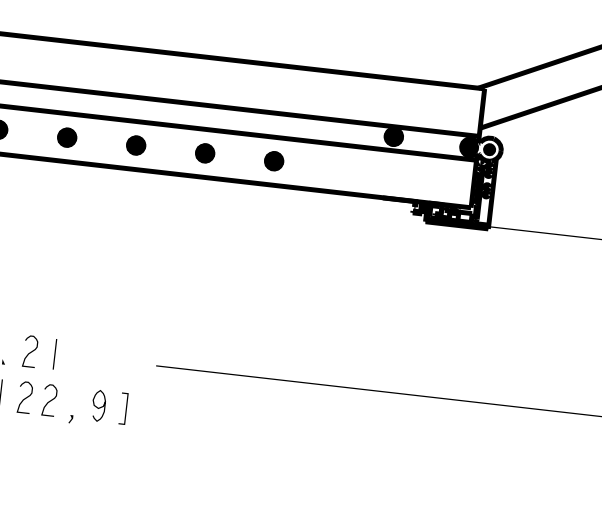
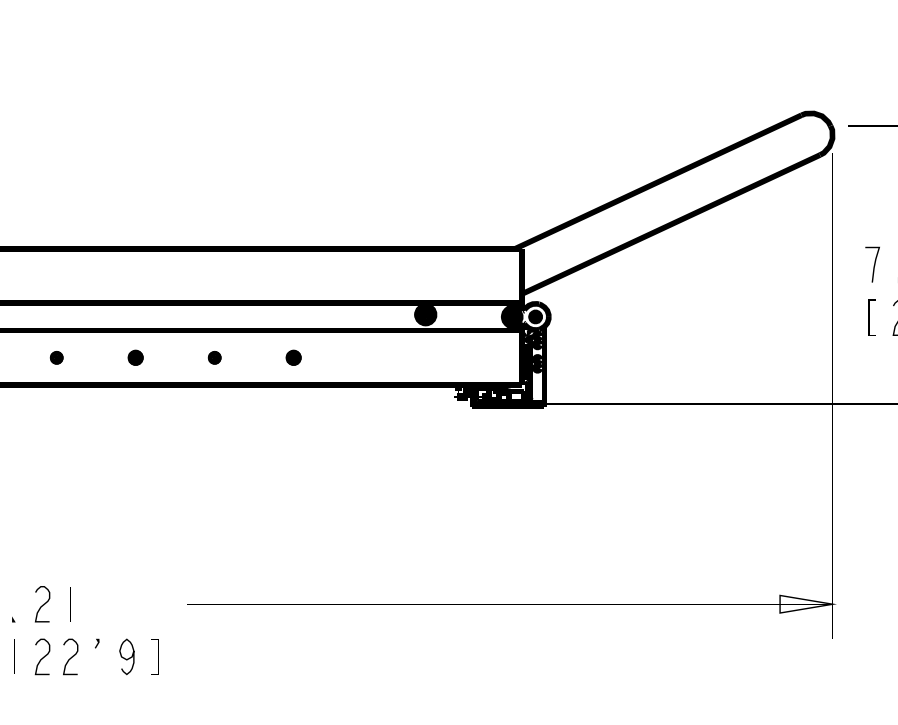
part: (67, 137) -> (56, 357), size x0.6
part: (136, 145) -> (135, 357), size x0.7
part: (205, 153) -> (214, 357), size x0.6
part: (274, 161) -> (293, 357), size x0.7
line: (71, 419) -> (97, 643), moved

